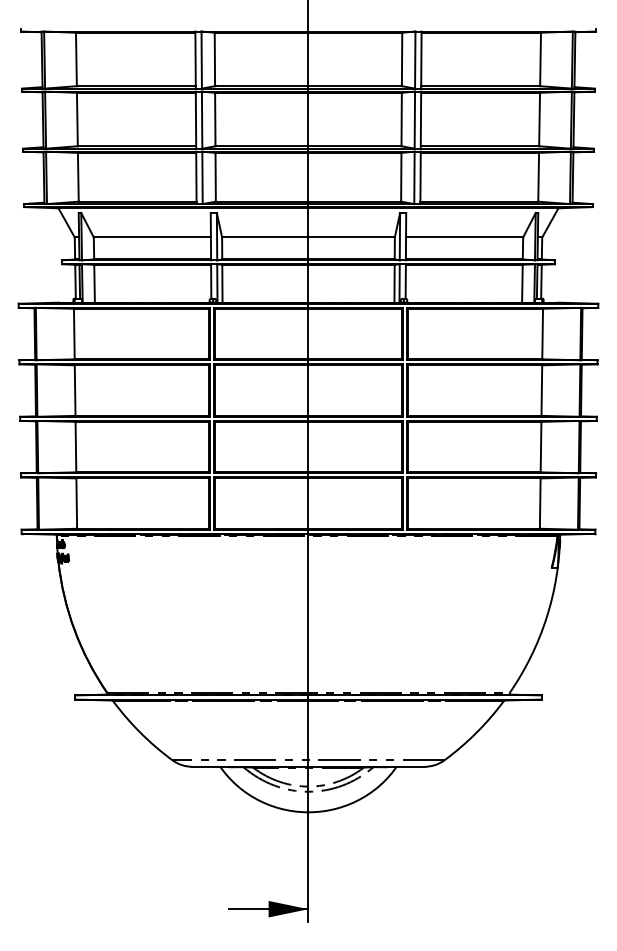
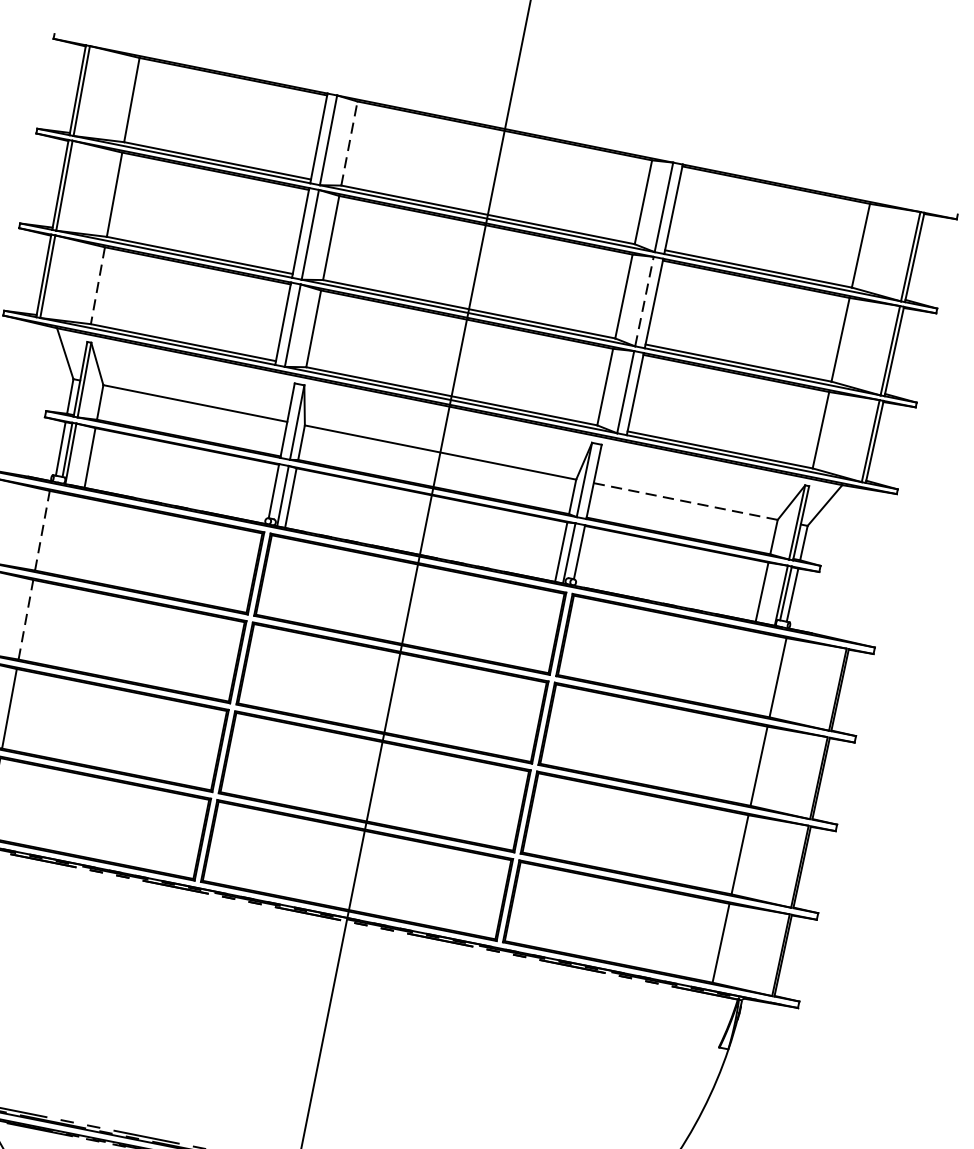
line: (214, 59) -> (348, 143), solid -> dashed
line: (414, 120) -> (643, 302), solid -> dashed
line: (78, 177) -> (98, 286), solid -> dashed
line: (464, 237) -> (685, 501), solid -> dashed
line: (74, 333) -> (42, 529), solid -> dashed
line: (75, 390) -> (26, 619), solid -> dashed

